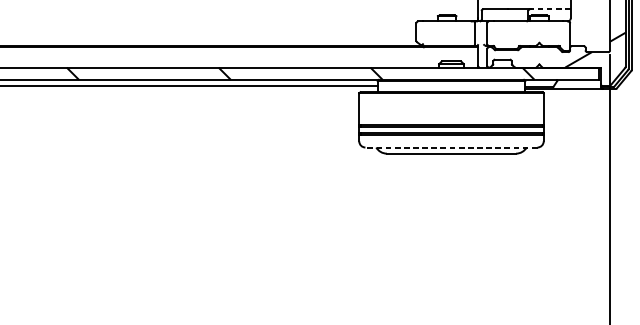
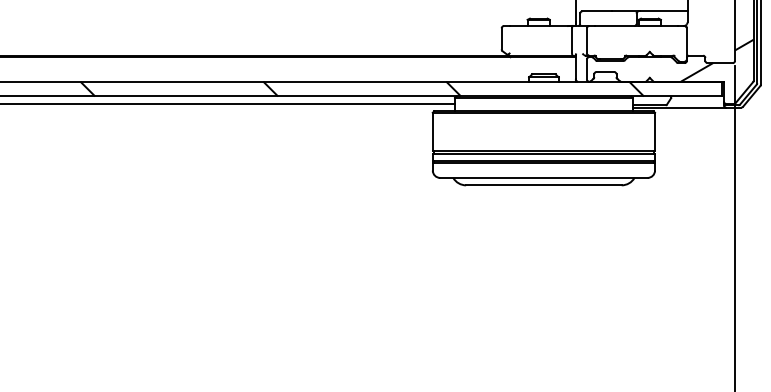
line: (550, 9) -> (663, 11), dashed -> solid
line: (451, 147) -> (543, 177), dashed -> solid

